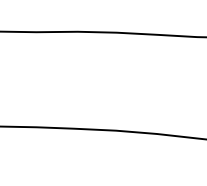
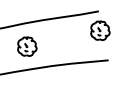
part: (74, 80) -> (27, 46), added

